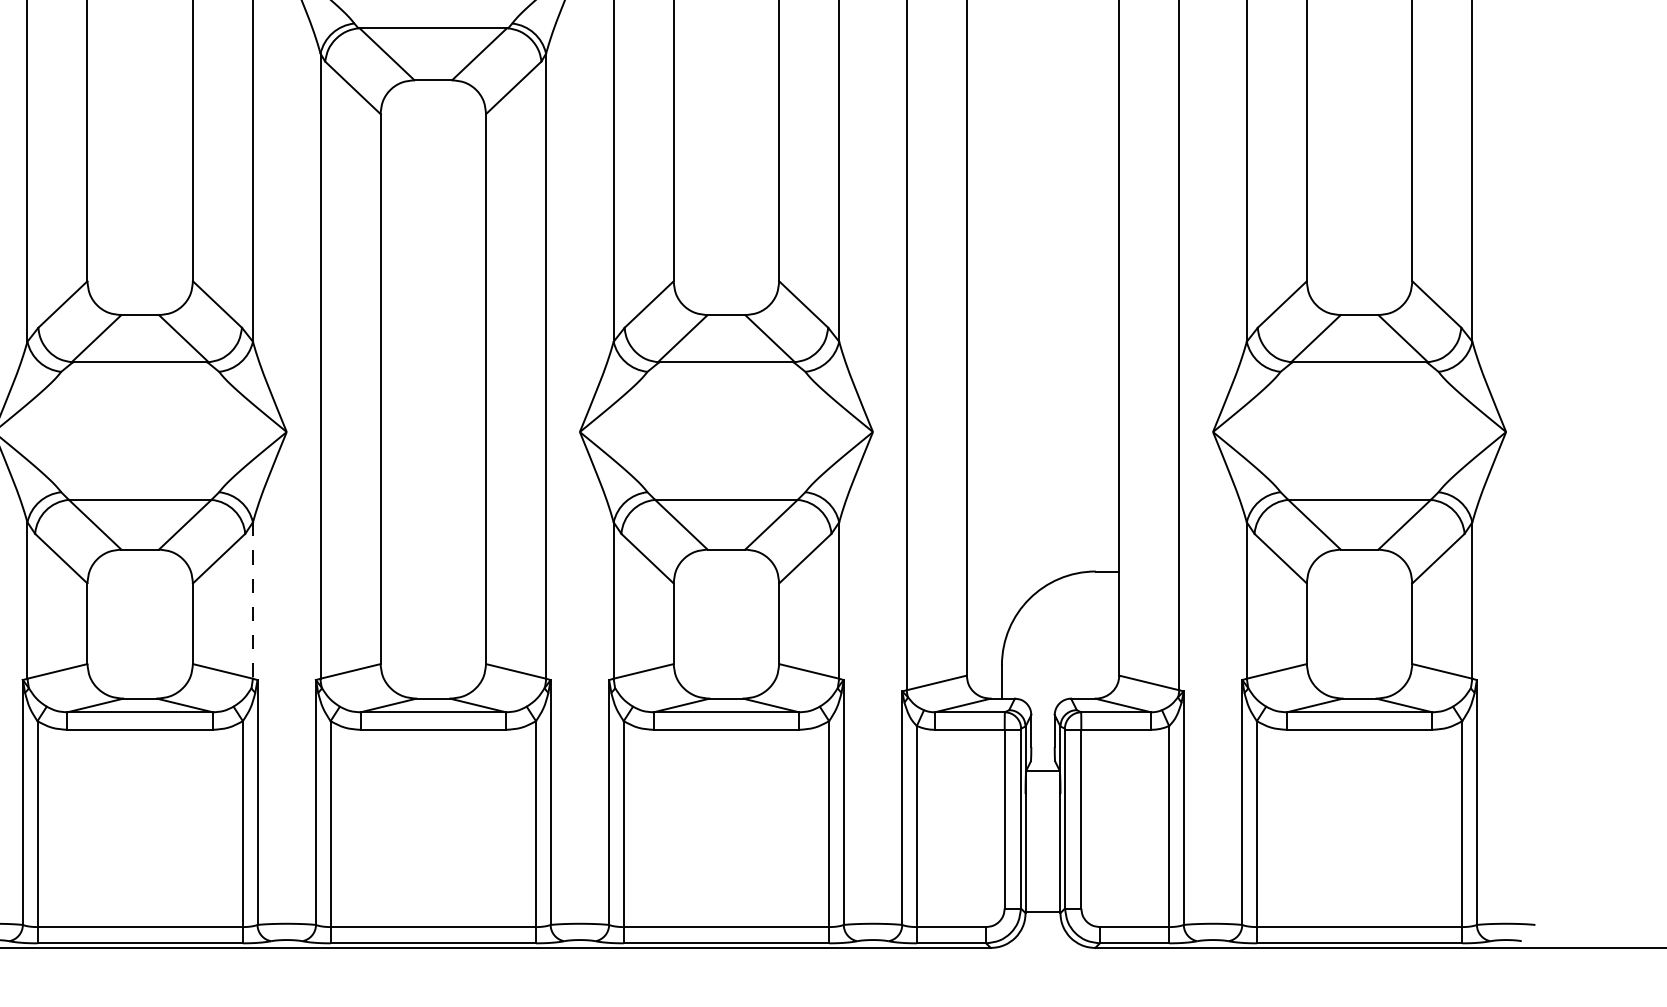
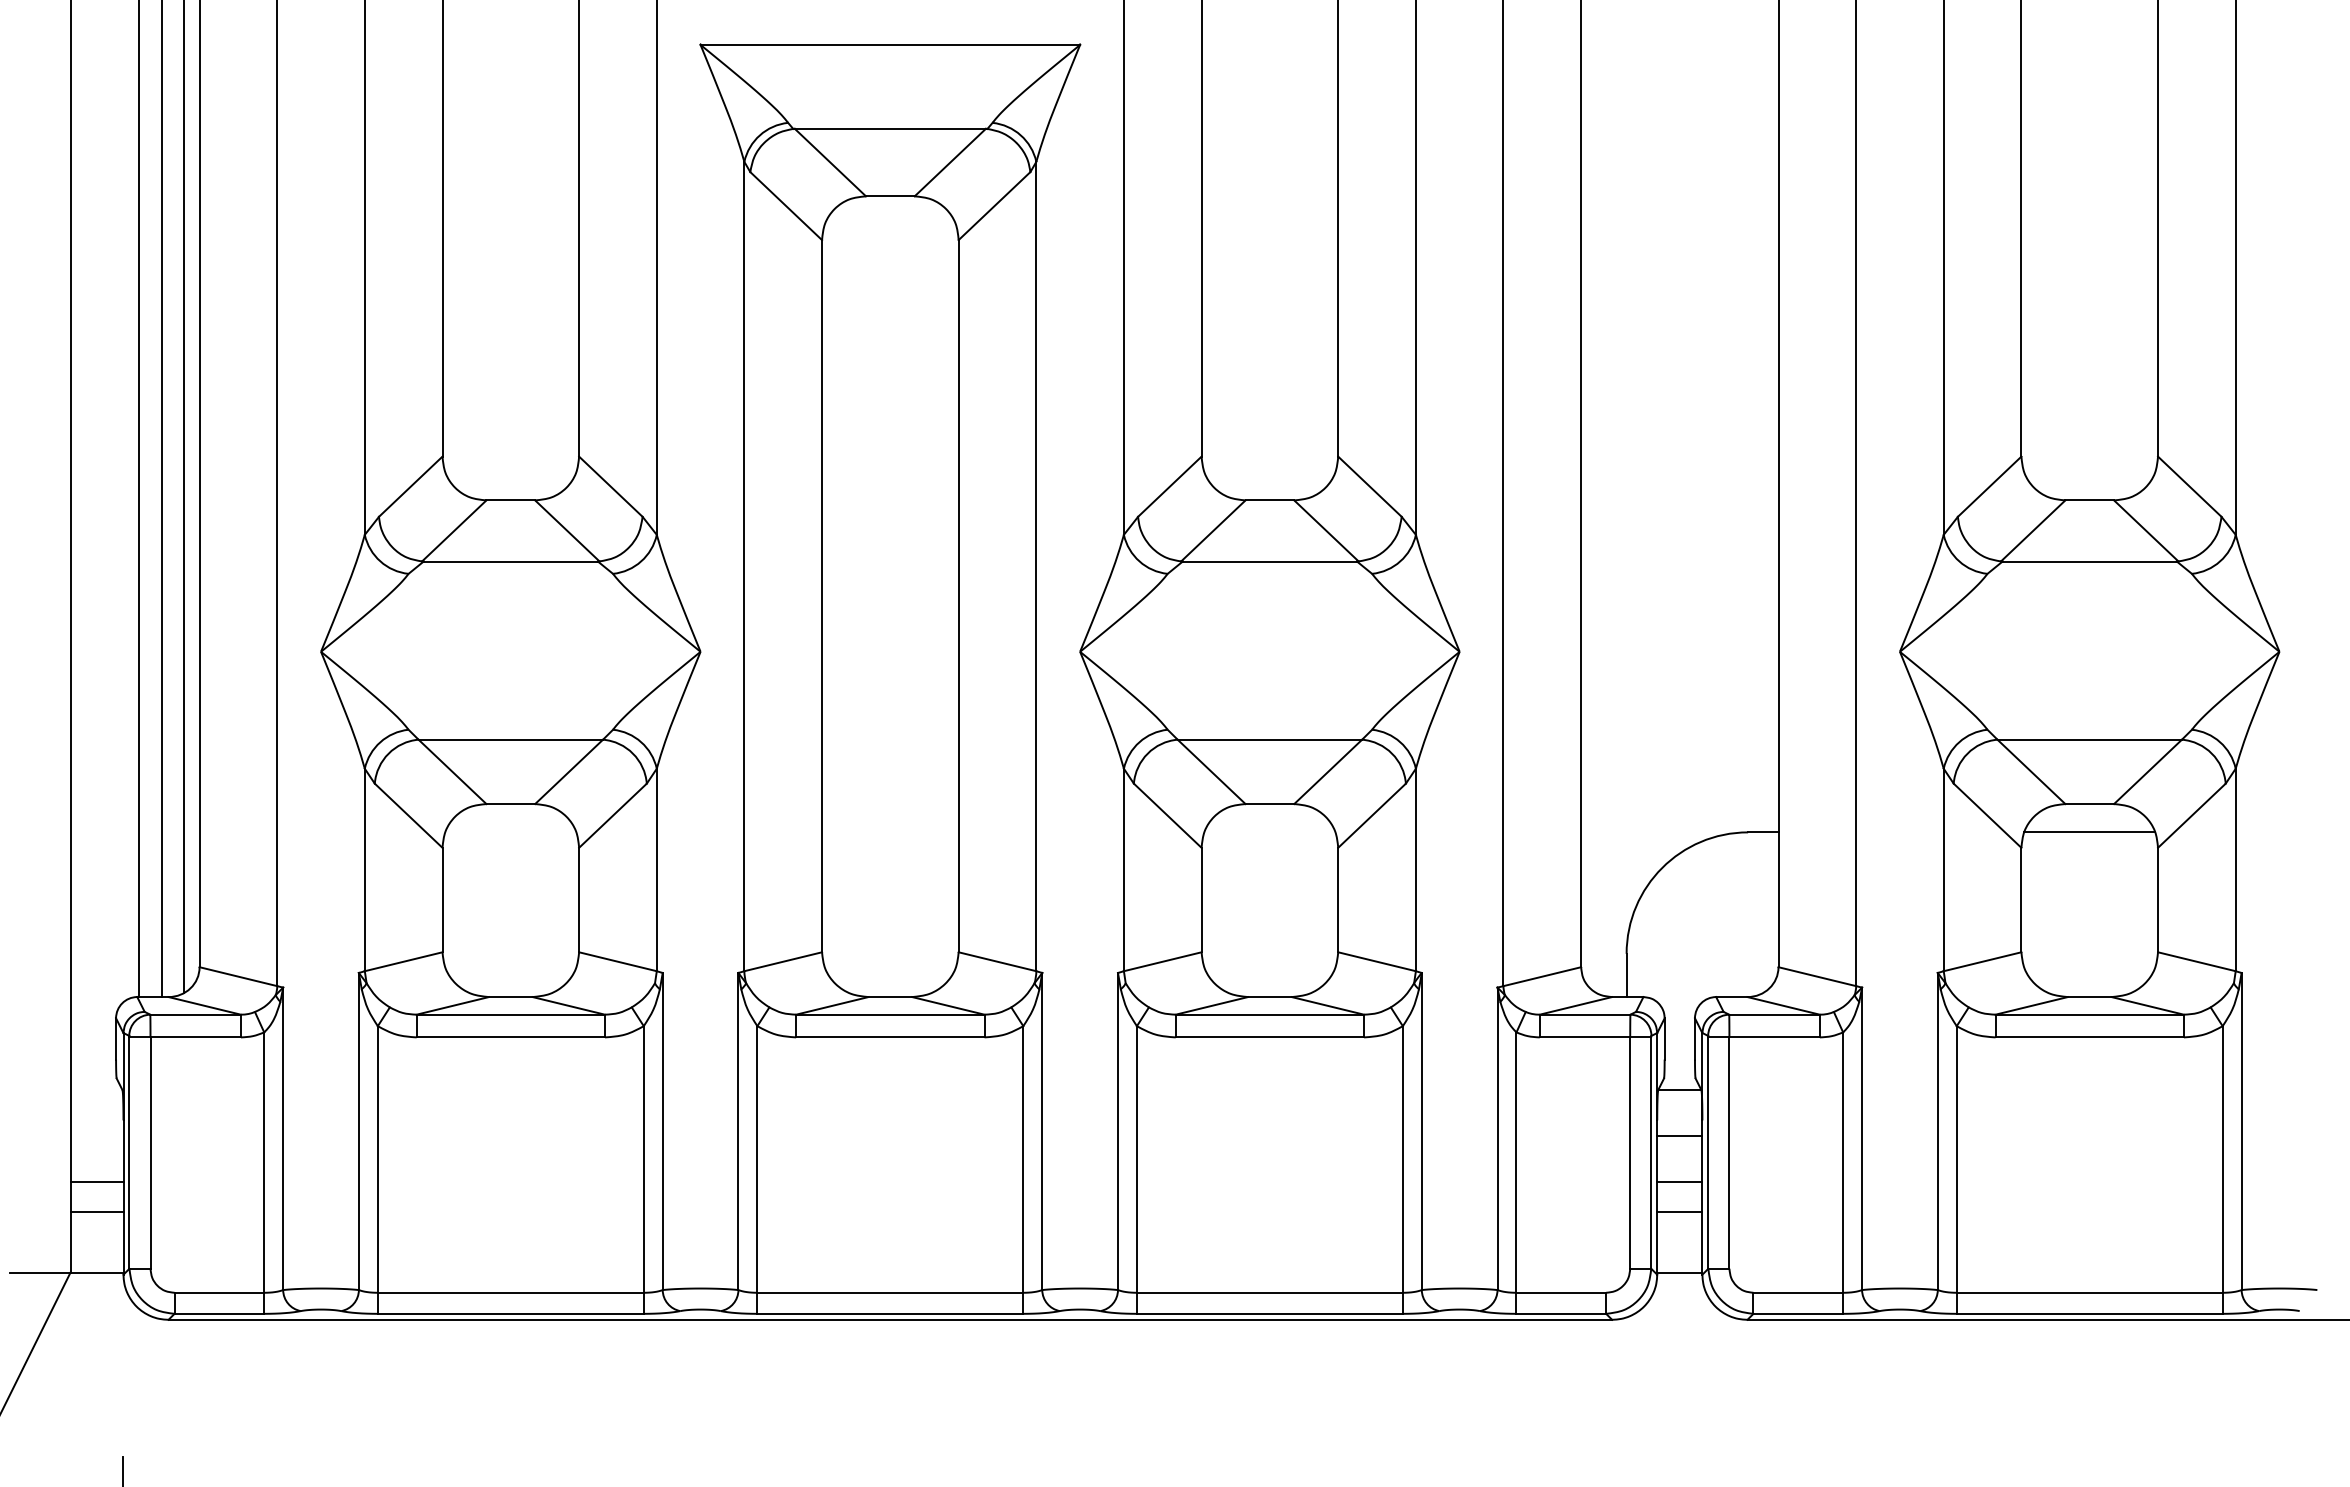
line: (1359, 571) -> (2089, 832), added
line: (252, 600) -> (656, 870), dashed -> solid
line: (1042, 806) -> (1679, 1136), added
line: (1042, 841) -> (1679, 1181), added
line: (1042, 864) -> (1679, 1211), added

